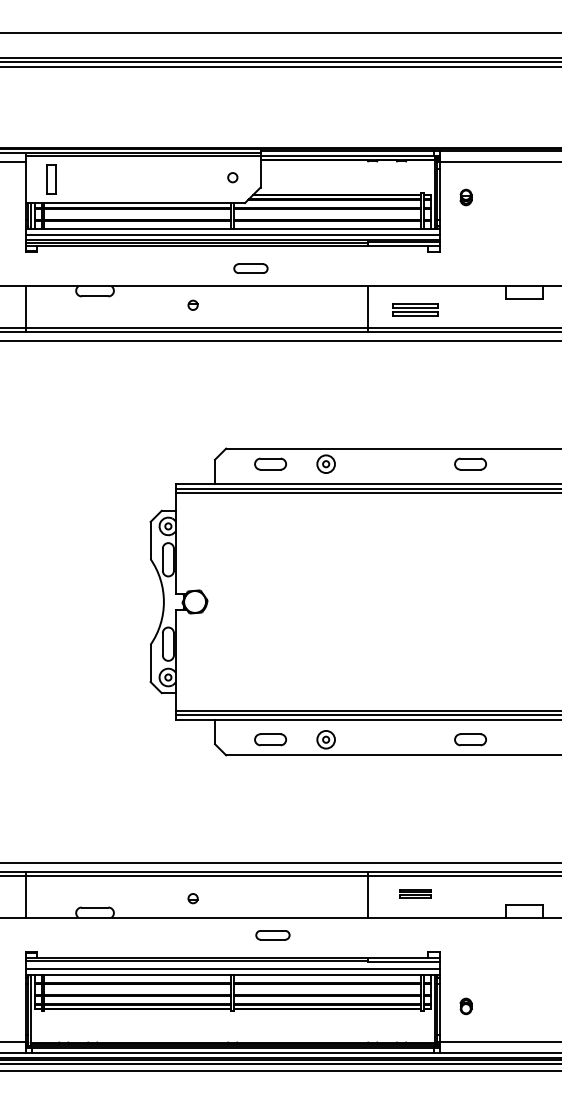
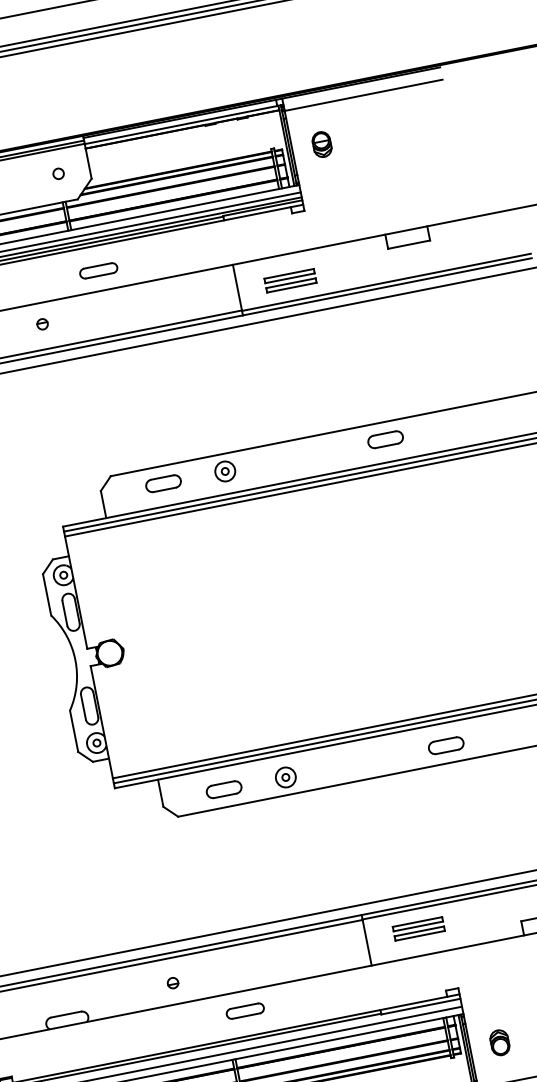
part: (465, 197) -> (321, 144), size x1.43
part: (415, 893) -> (418, 928), size x1.43
part: (272, 935) -> (244, 1011), moved
part: (465, 1006) -> (499, 1043), size x1.43

